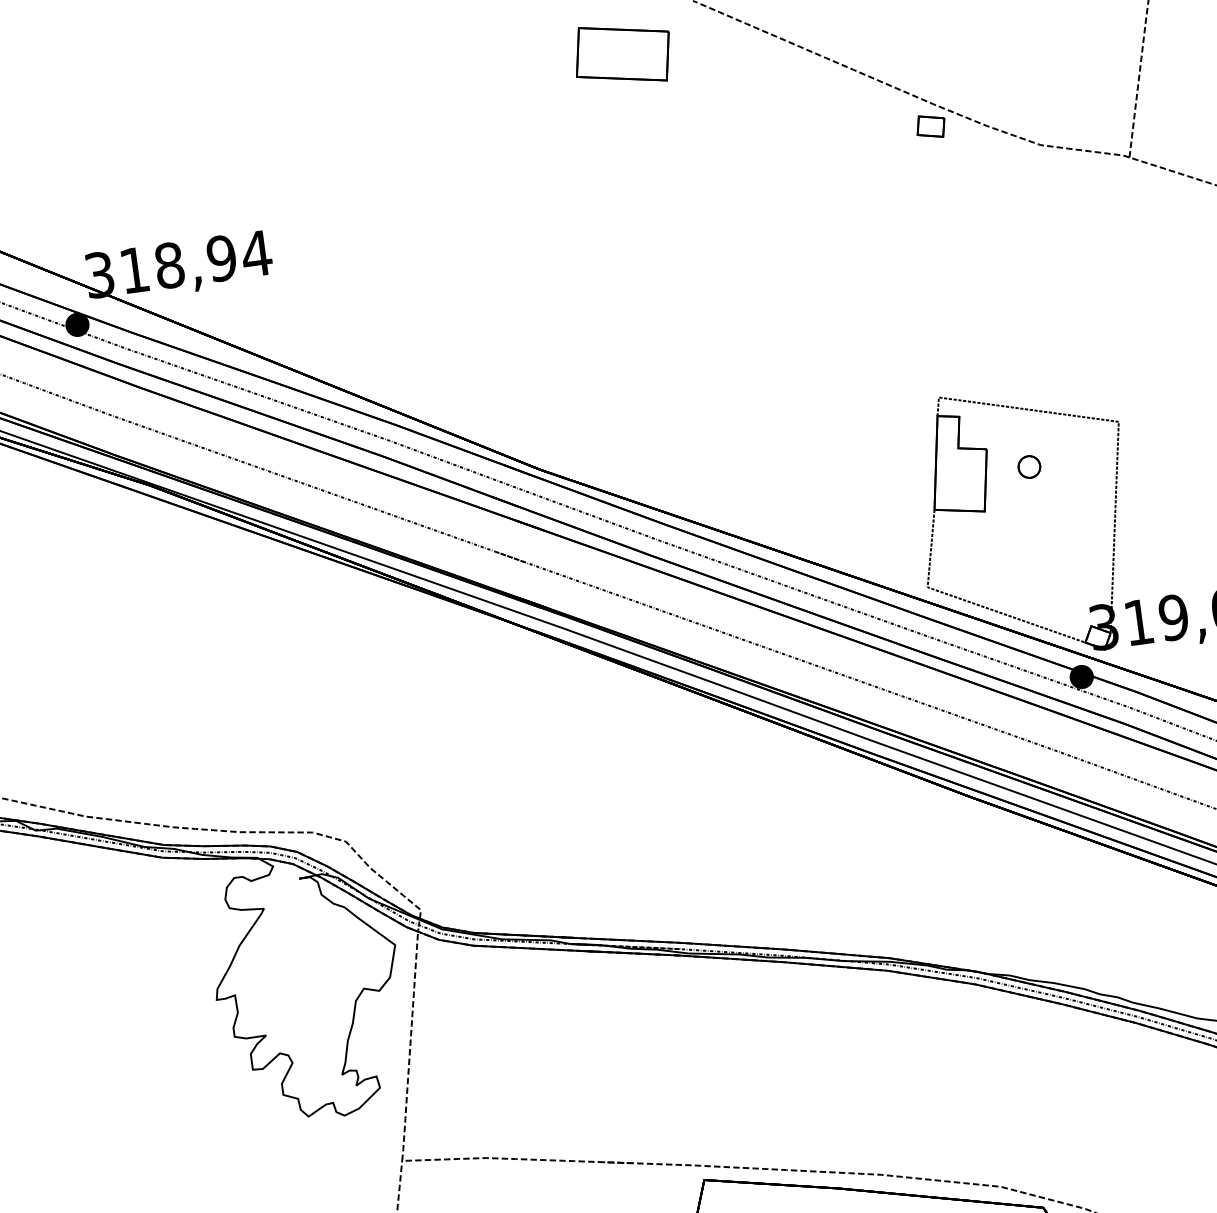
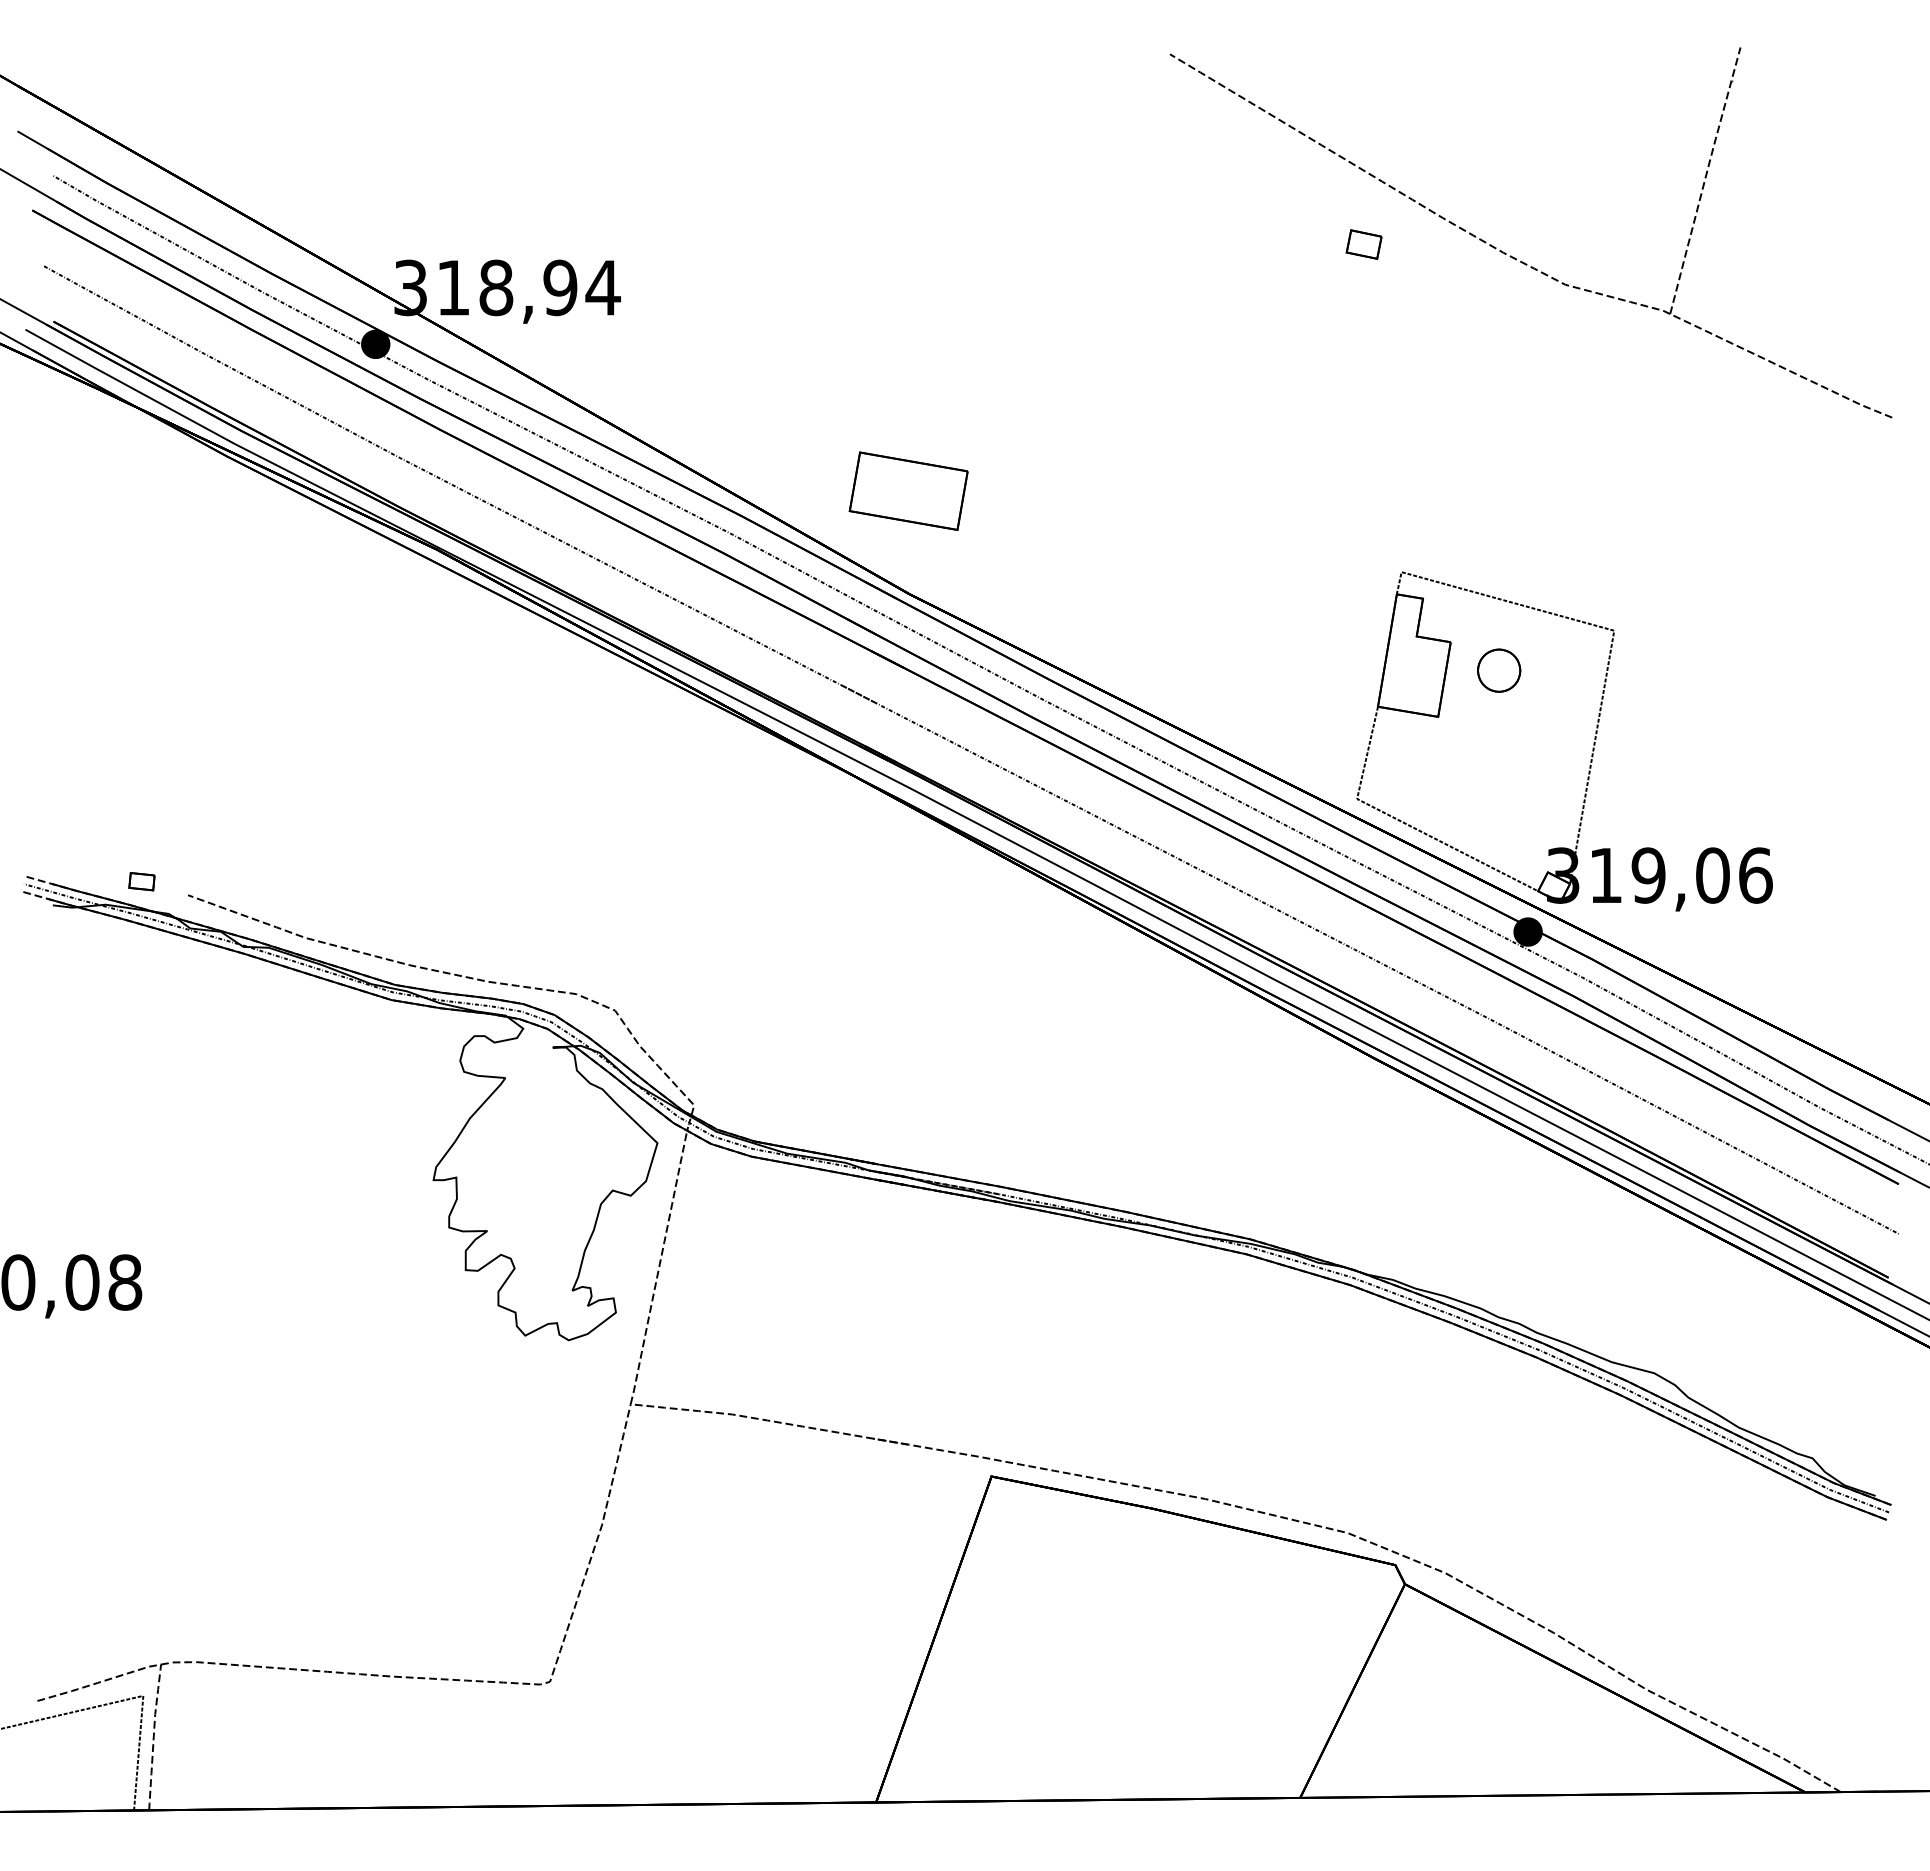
part: (622, 53) -> (908, 490), moved
part: (930, 126) -> (1363, 244), moved
part: (1029, 466) -> (1499, 670), size x1.6

